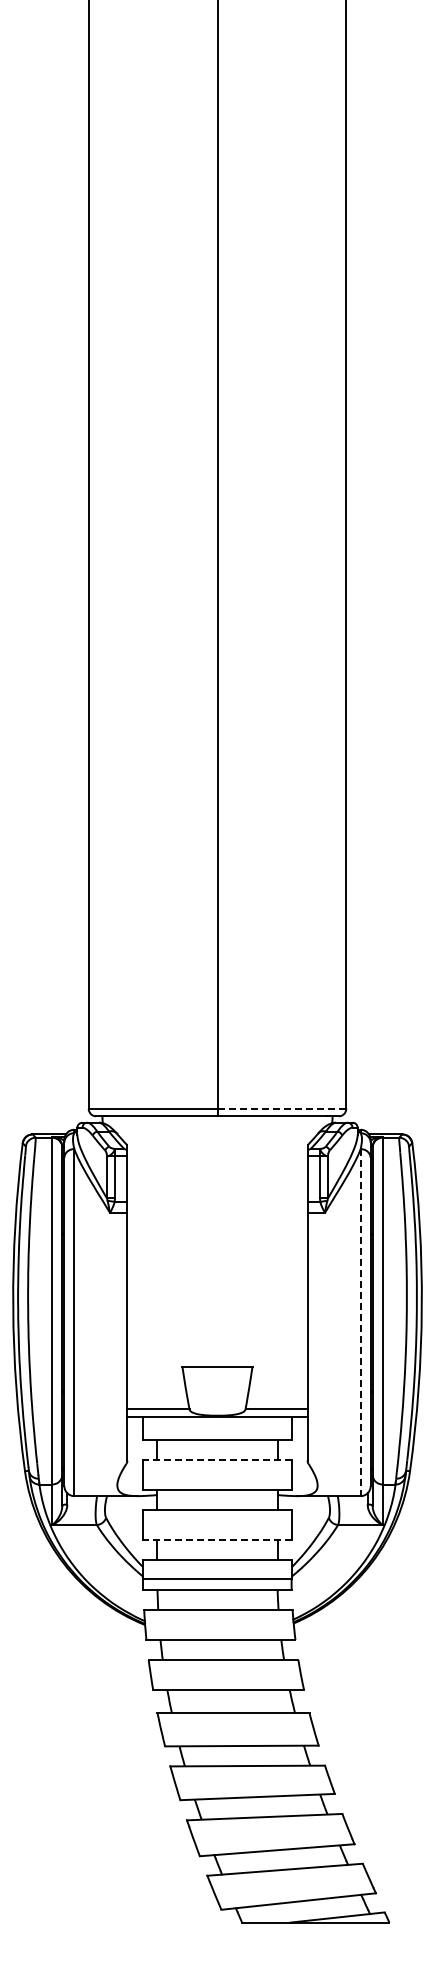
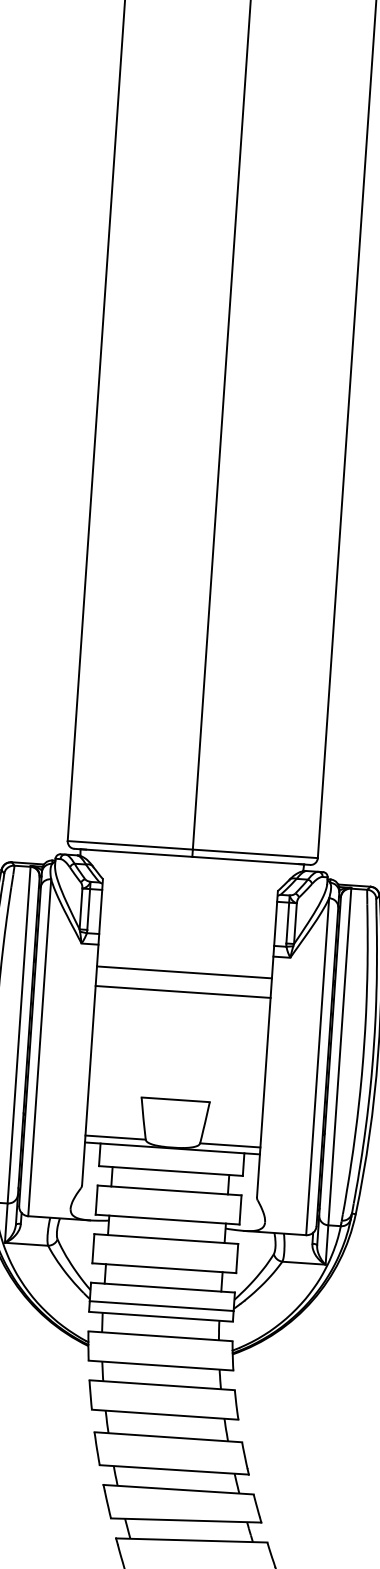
line: (282, 1108) -> (255, 853), dashed -> solid
line: (217, 1235) -> (184, 972), added
line: (217, 1255) -> (183, 992), added
line: (360, 1322) -> (317, 1066), dashed -> solid
line: (217, 1459) -> (169, 1190), dashed -> solid
line: (217, 1539) -> (164, 1267), dashed -> solid

